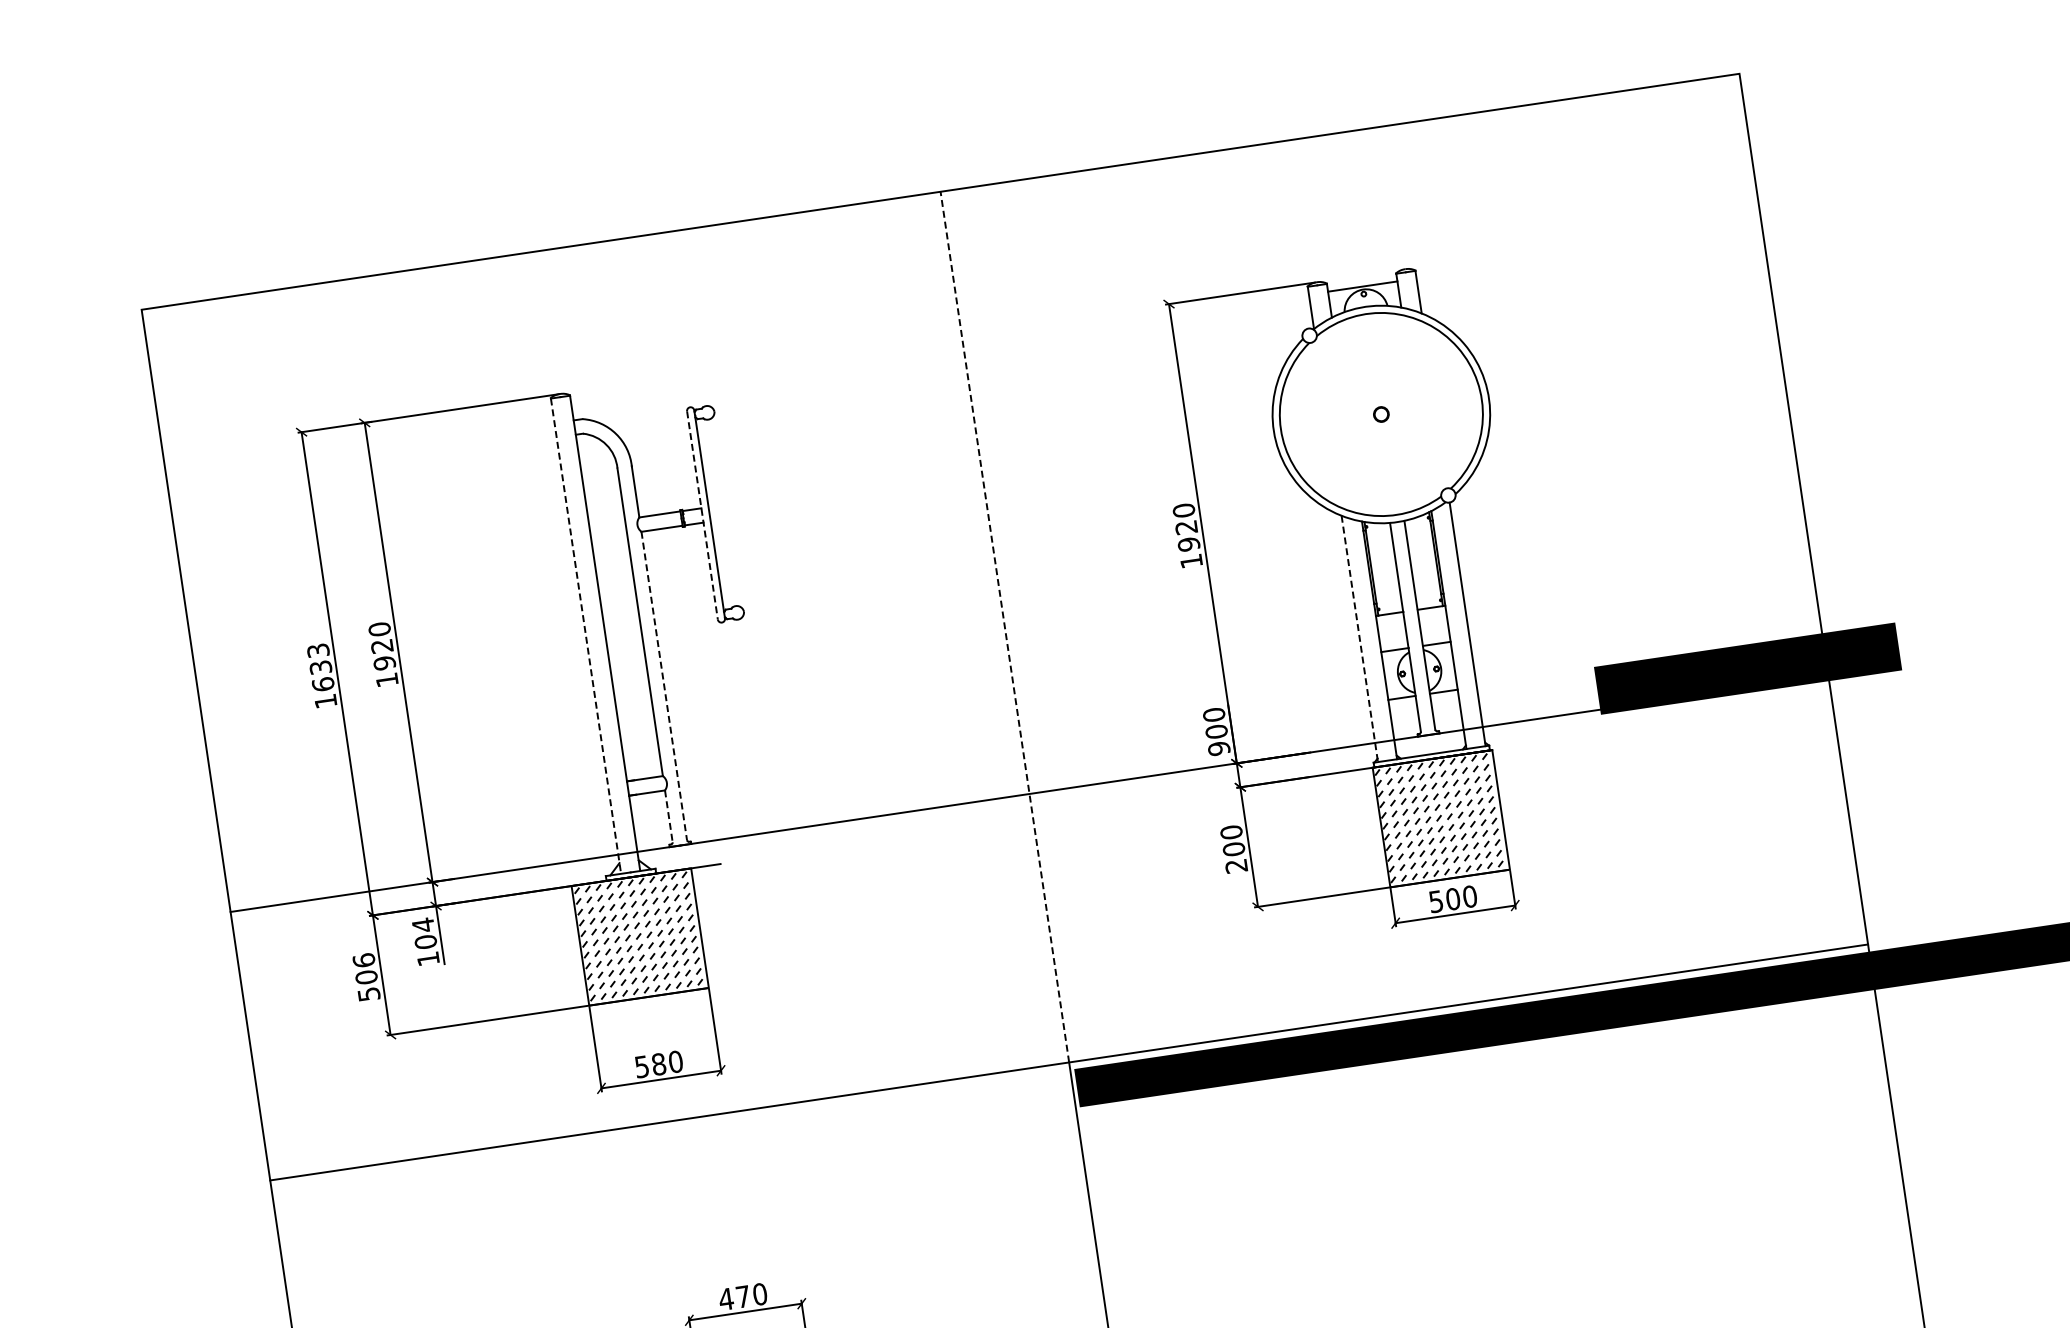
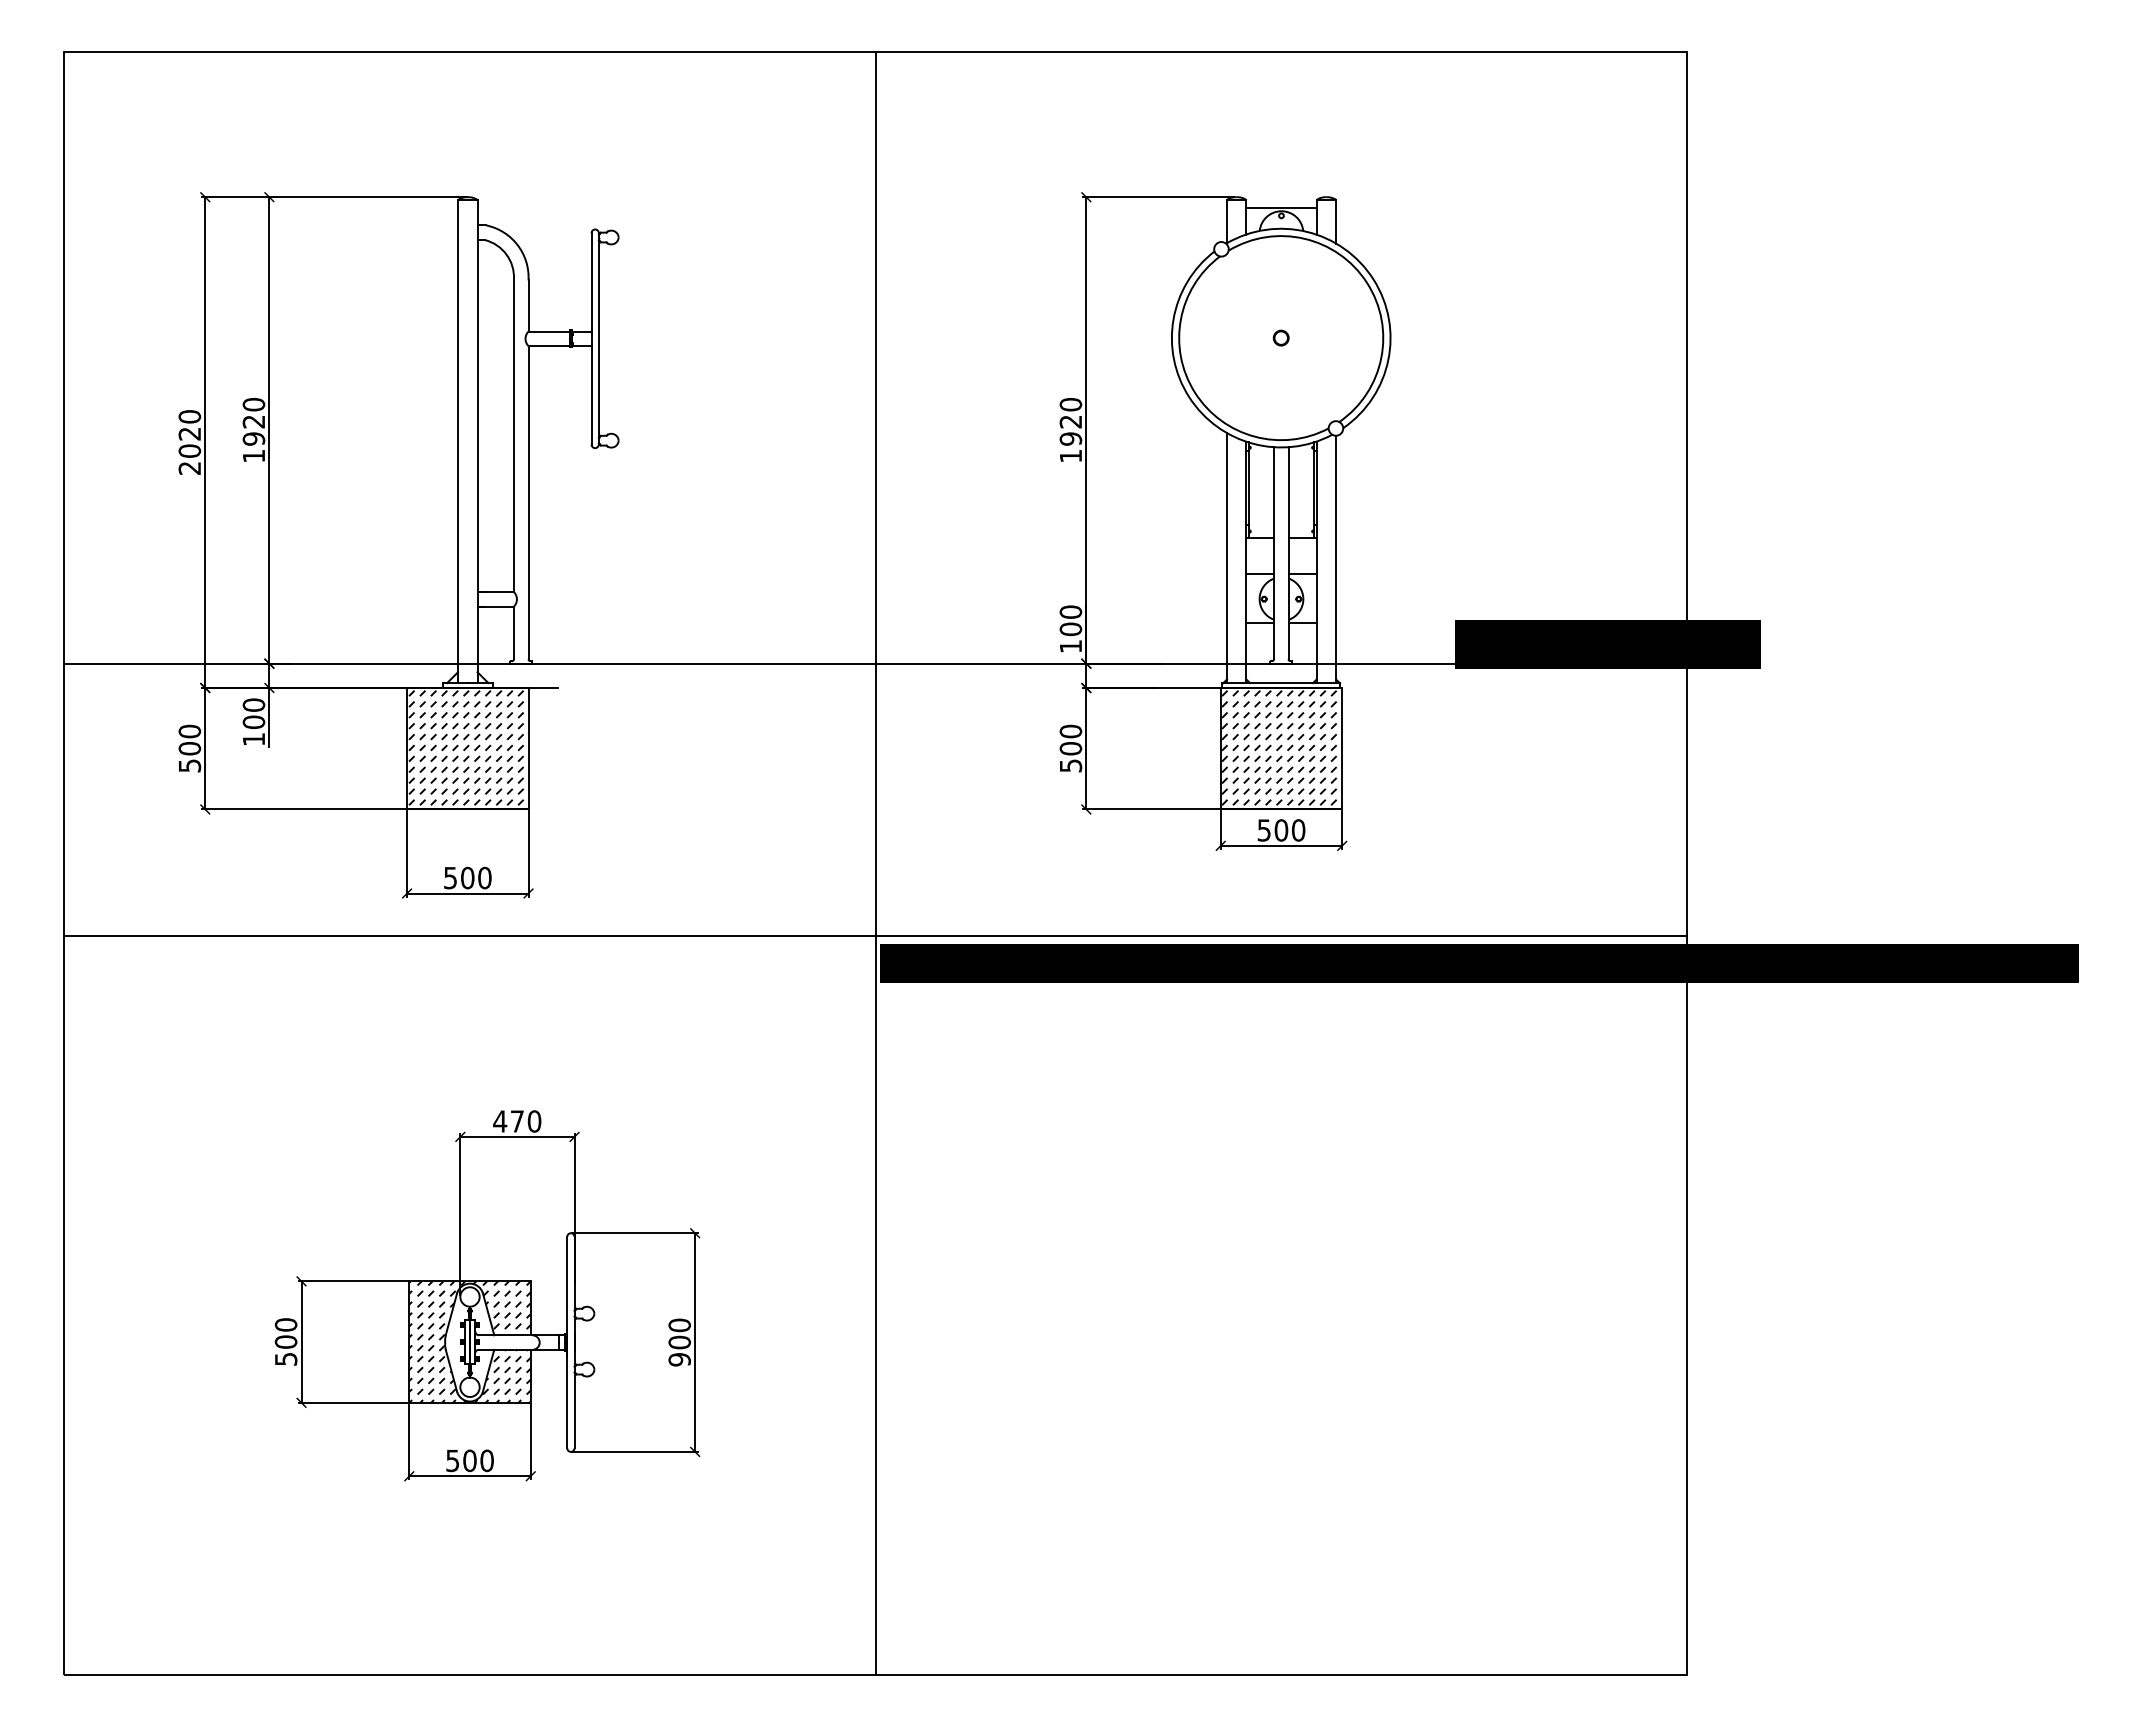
line: (702, 515) -> (591, 338), dashed -> solid
line: (1004, 626) -> (875, 493), dashed -> solid
line: (586, 636) -> (458, 442), dashed -> solid
line: (1359, 639) -> (1226, 558), dashed -> solid
text: (321, 675) -> (189, 442), 1633 -> 2020
line: (664, 685) -> (528, 502), dashed -> solid
text: (1218, 748) -> (1070, 646), 900 -> 100
line: (668, 816) -> (513, 633), dashed -> solid
text: (1236, 865) -> (1070, 765), 200 -> 500
text: (422, 925) -> (253, 705), 104 -> 100
text: (363, 960) -> (189, 731), 506 -> 500
text: (658, 1064) -> (467, 878), 580 -> 500

